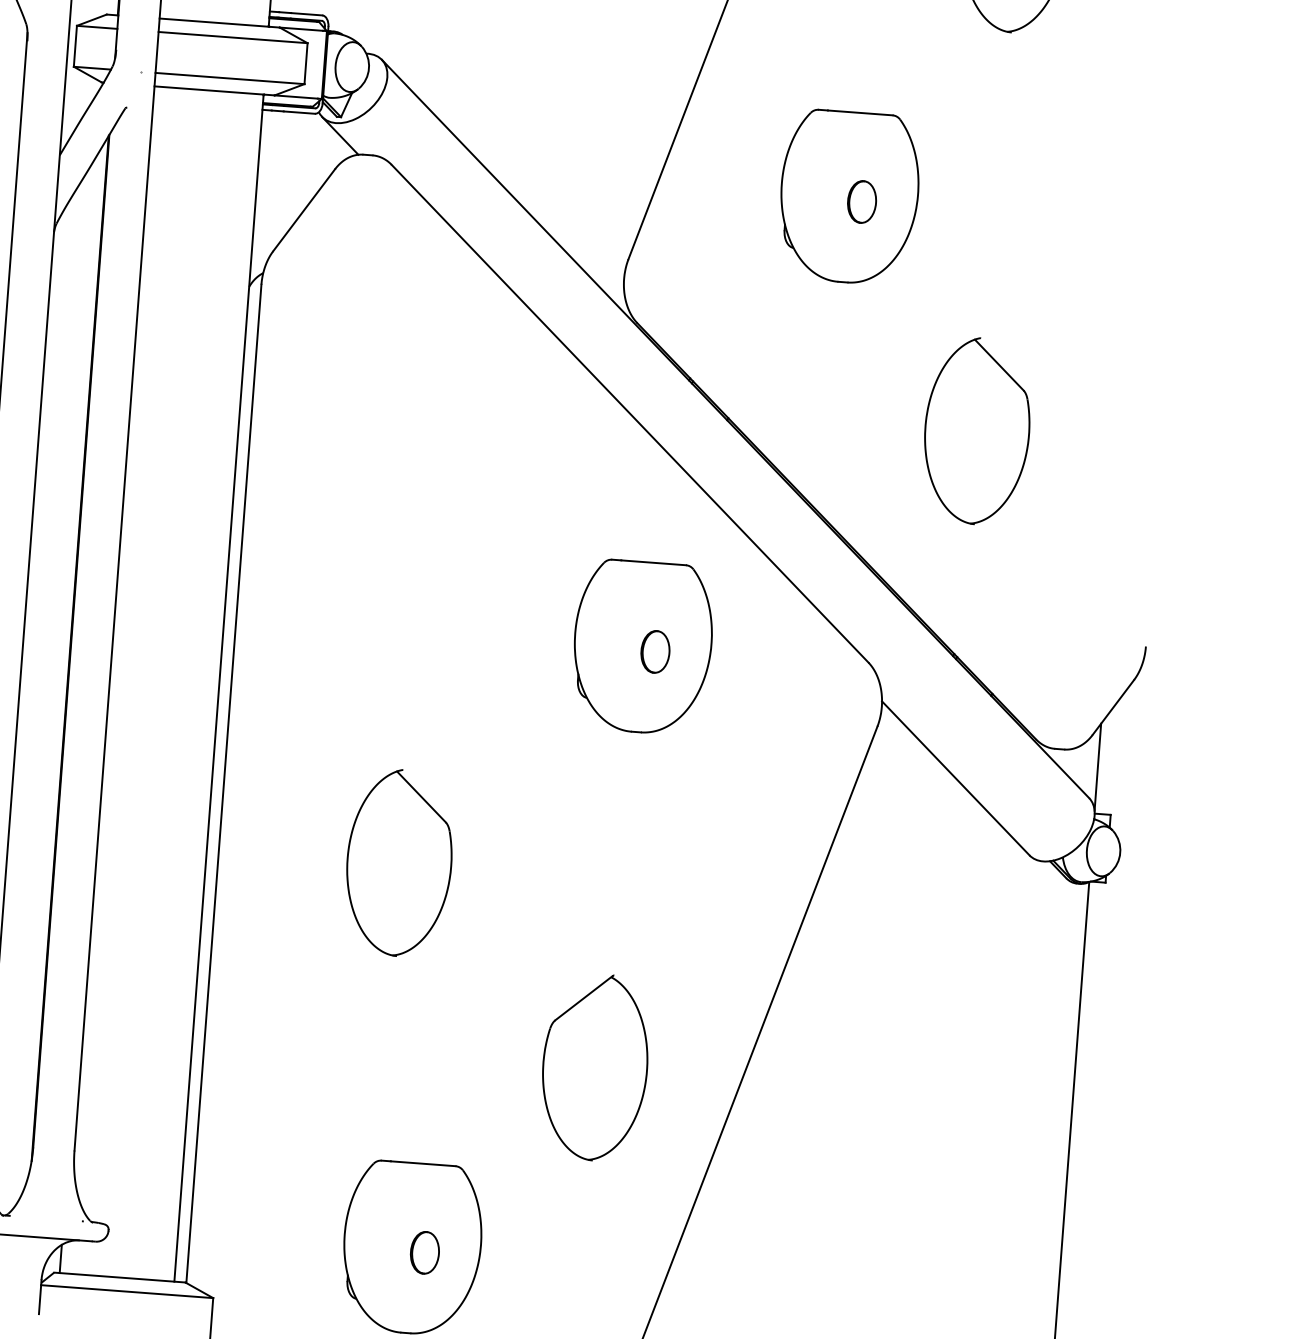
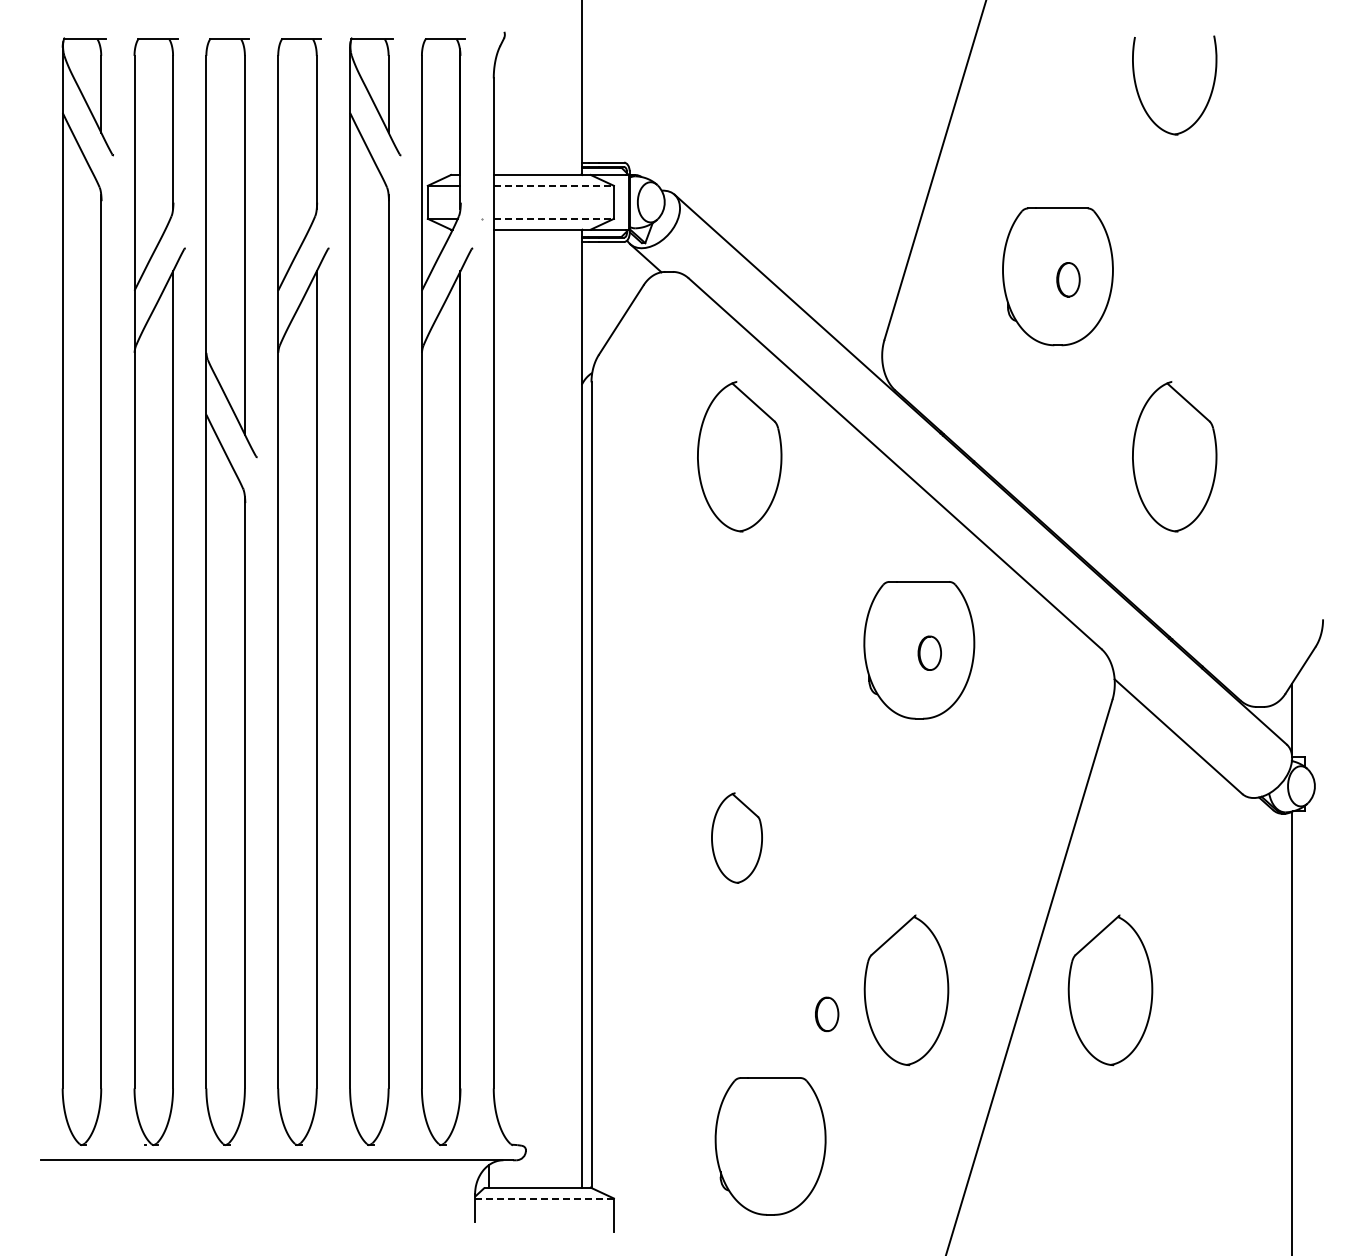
line: (233, 37) -> (554, 185), solid -> dashed
line: (230, 78) -> (554, 218), solid -> dashed
part: (437, 390) -> (739, 456), added
part: (398, 862) -> (736, 837), size x0.6
part: (847, 1086) -> (1110, 990), added
part: (425, 1252) -> (827, 1014), moved
line: (127, 1291) -> (544, 1198), solid -> dashed

